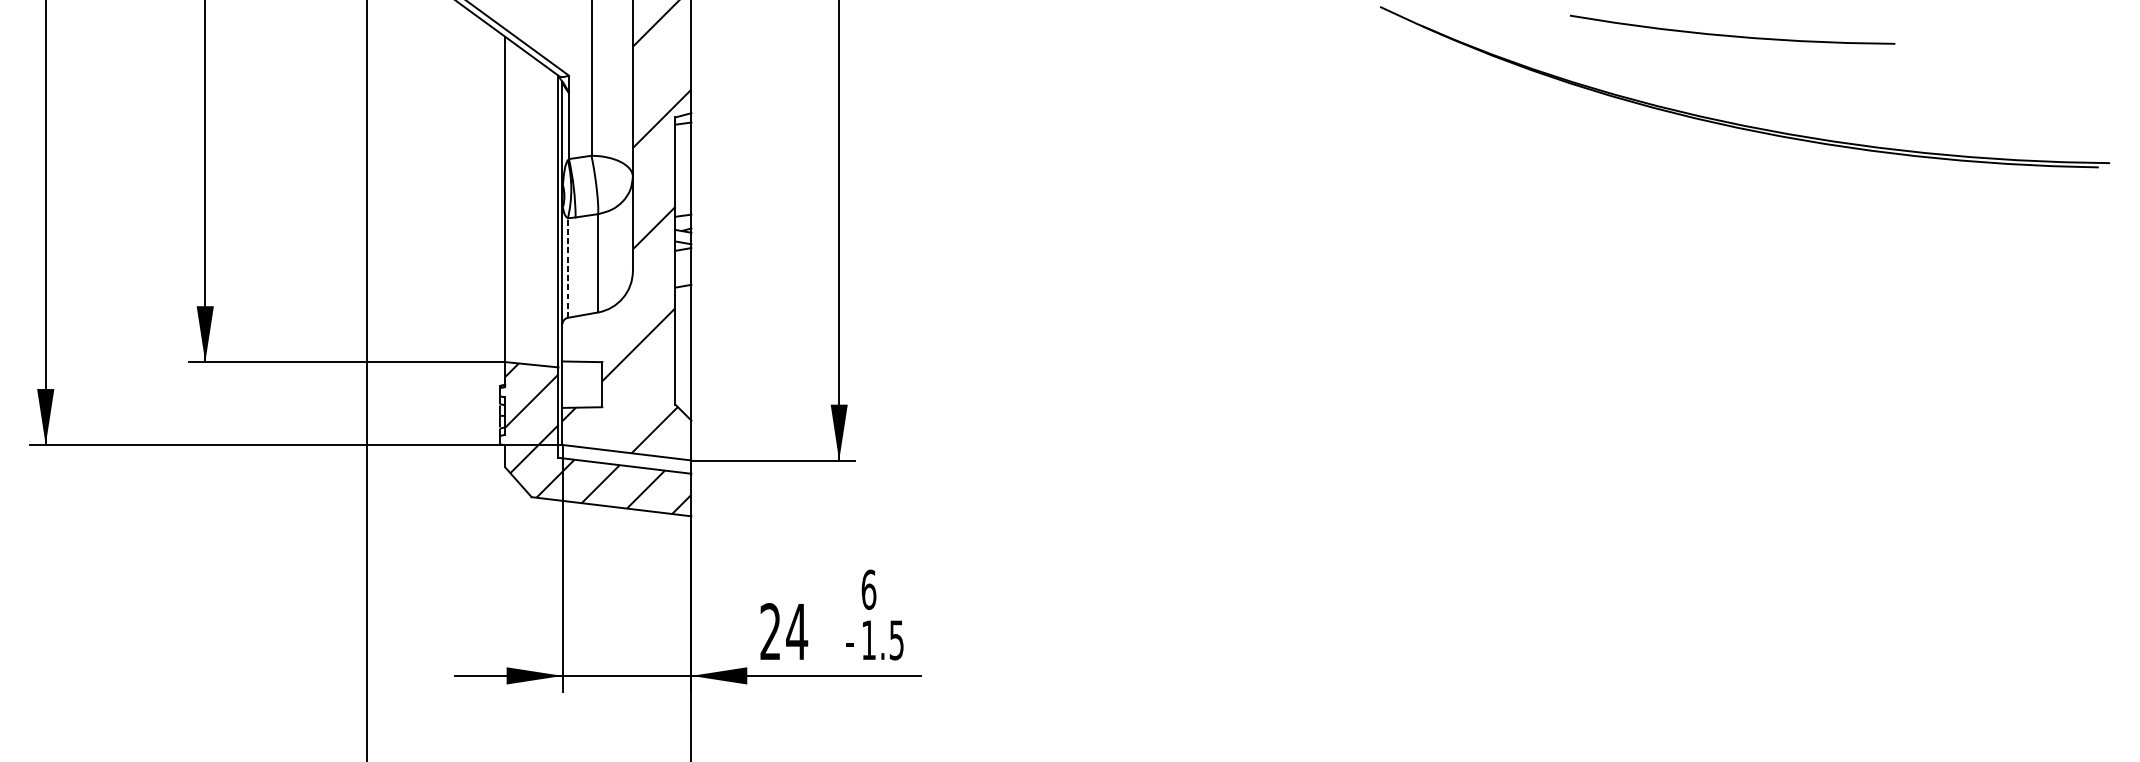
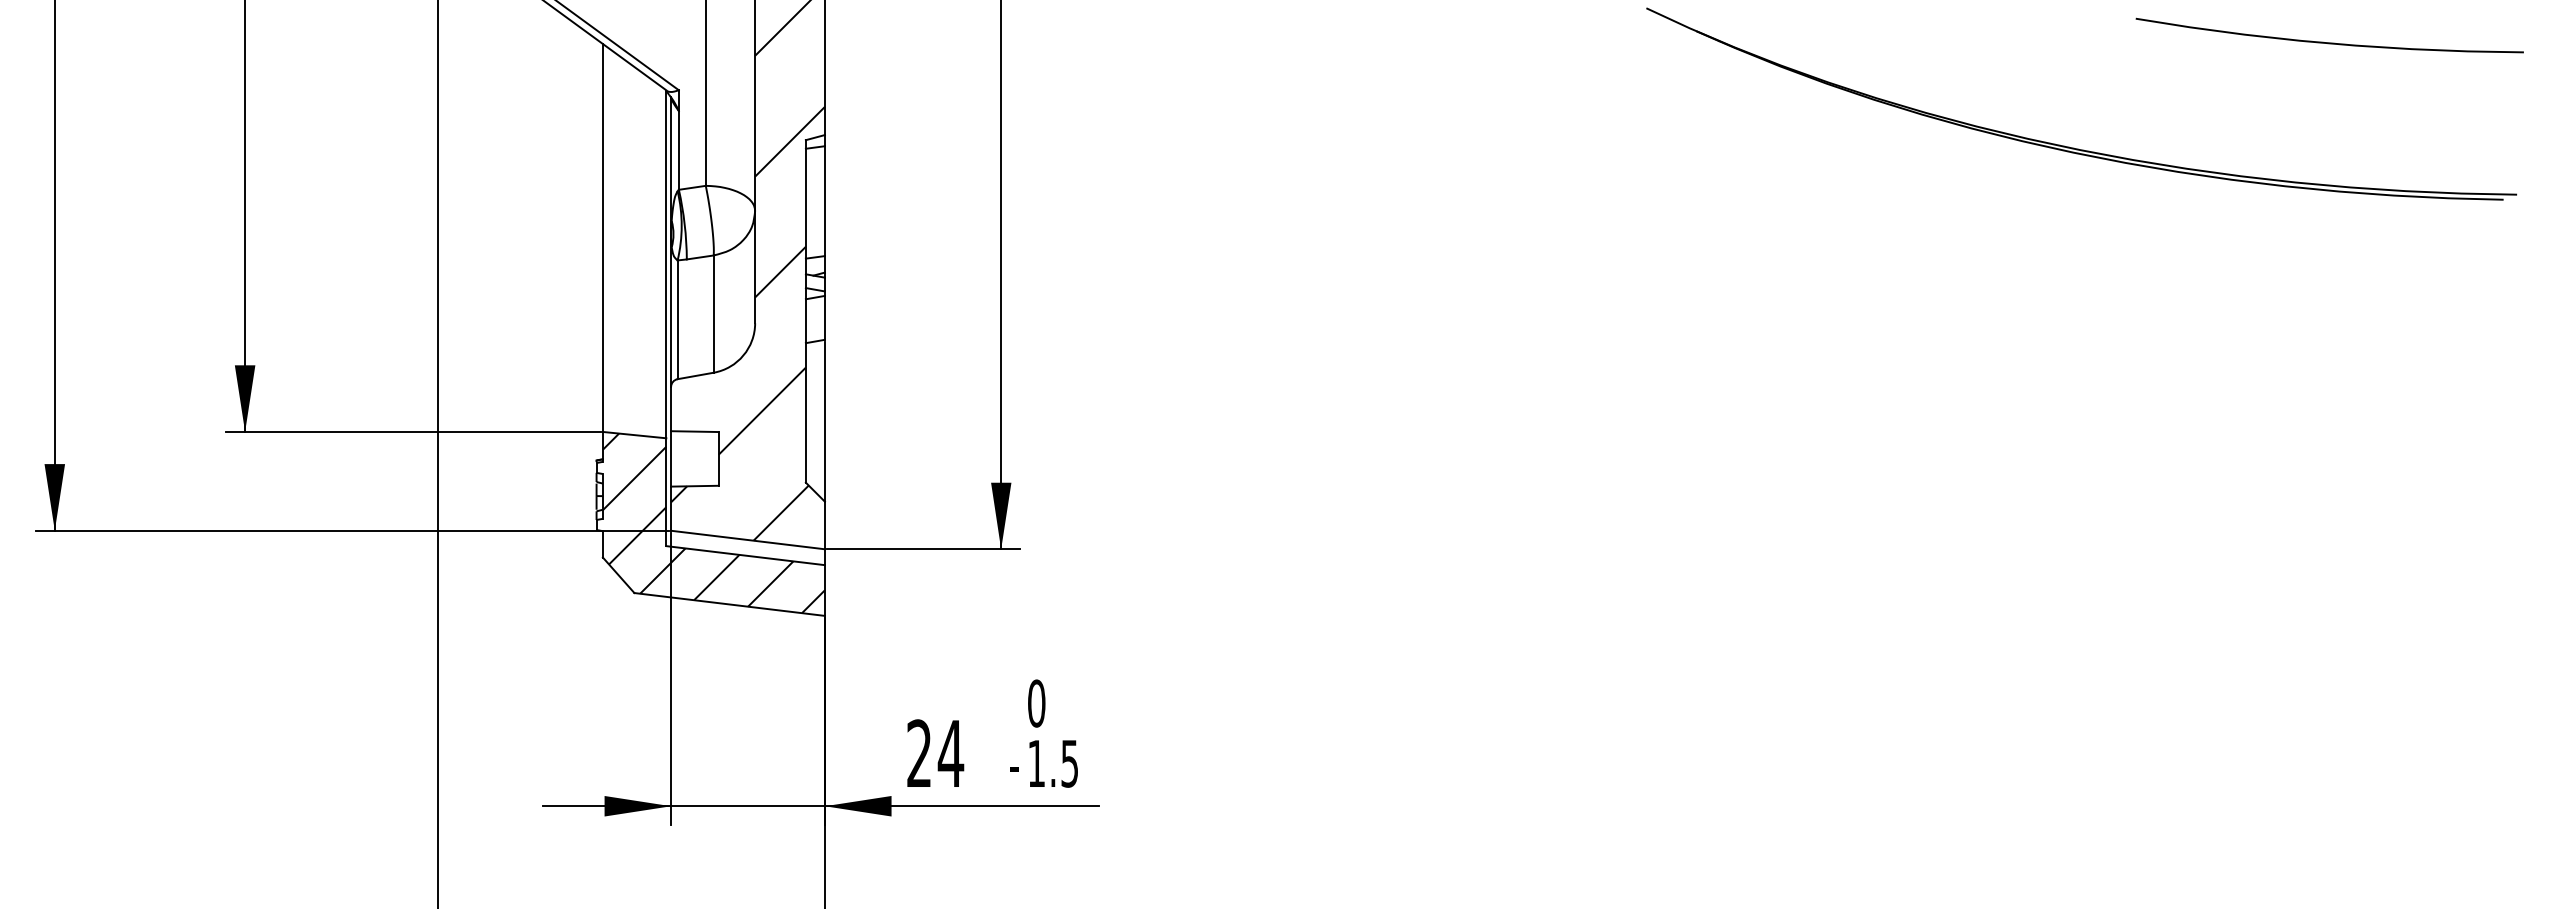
curve: (1732, 35) -> (2329, 42), moved
line: (567, 267) -> (677, 319), dashed -> solid
text: (868, 589) -> (1036, 703), 6 -> 0

